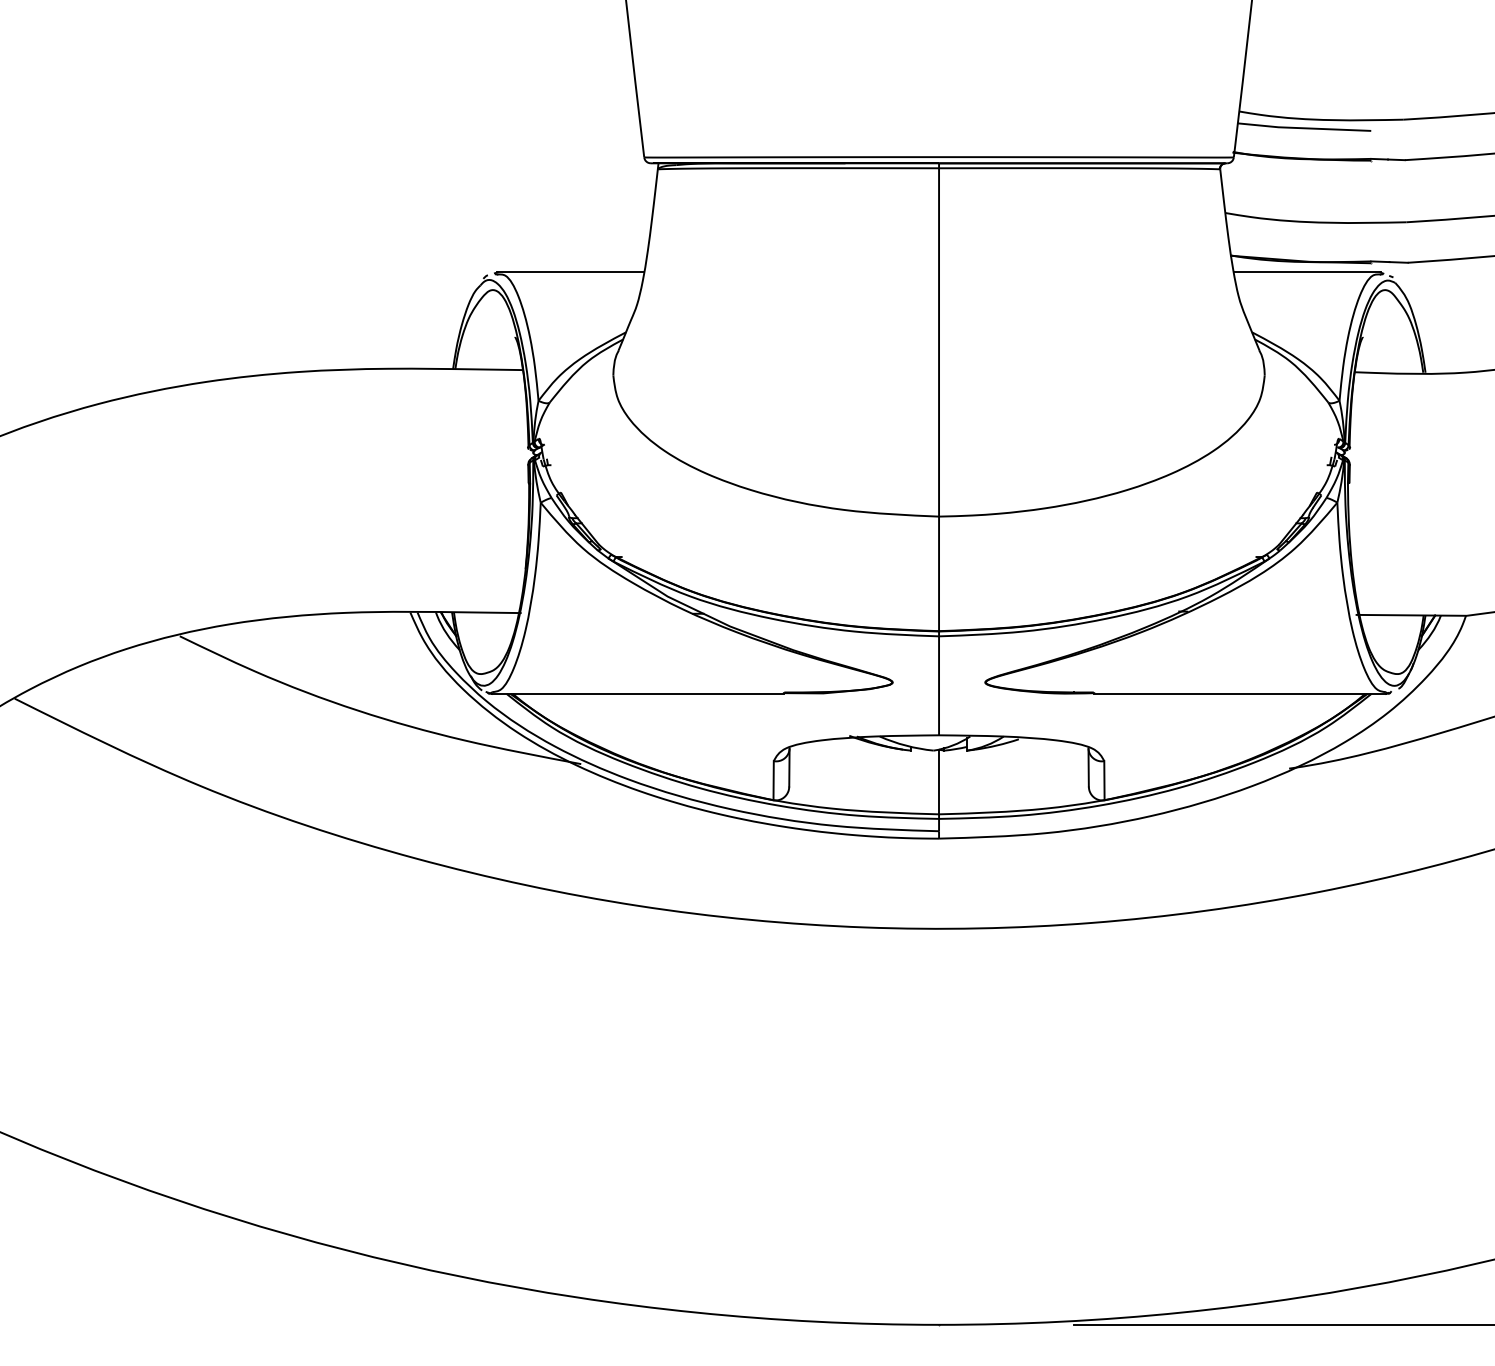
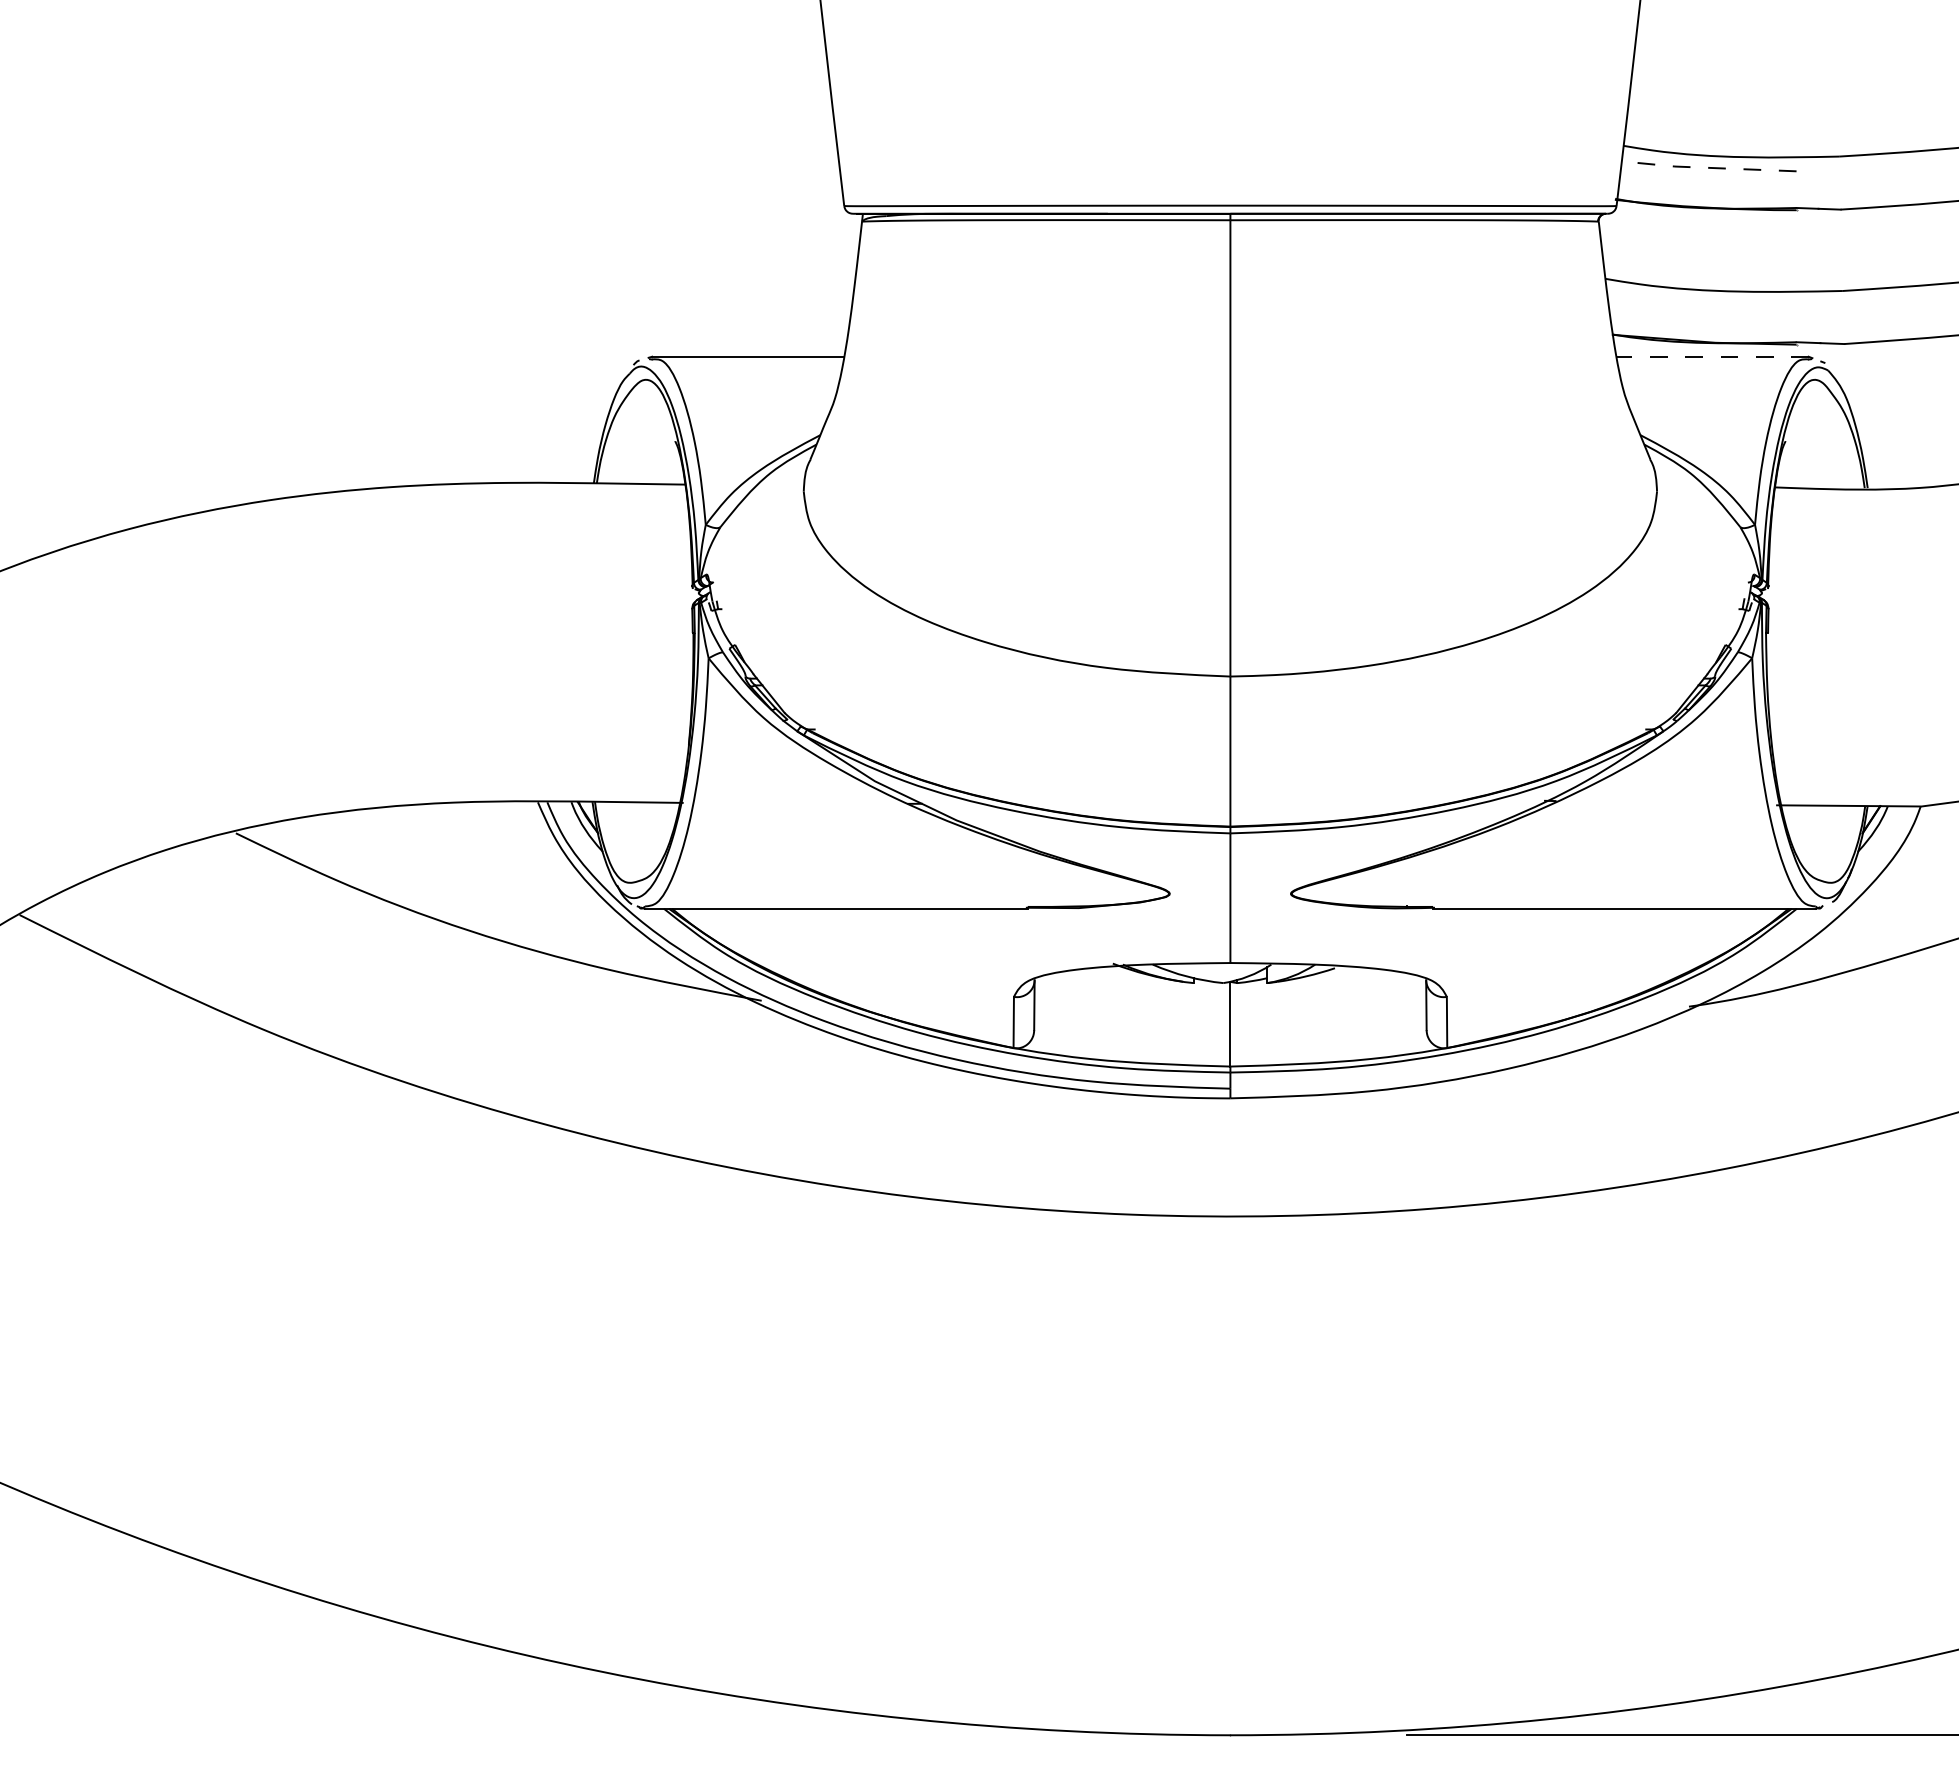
line: (1303, 128) -> (1707, 167), solid -> dashed
line: (1307, 272) -> (1712, 356), solid -> dashed

